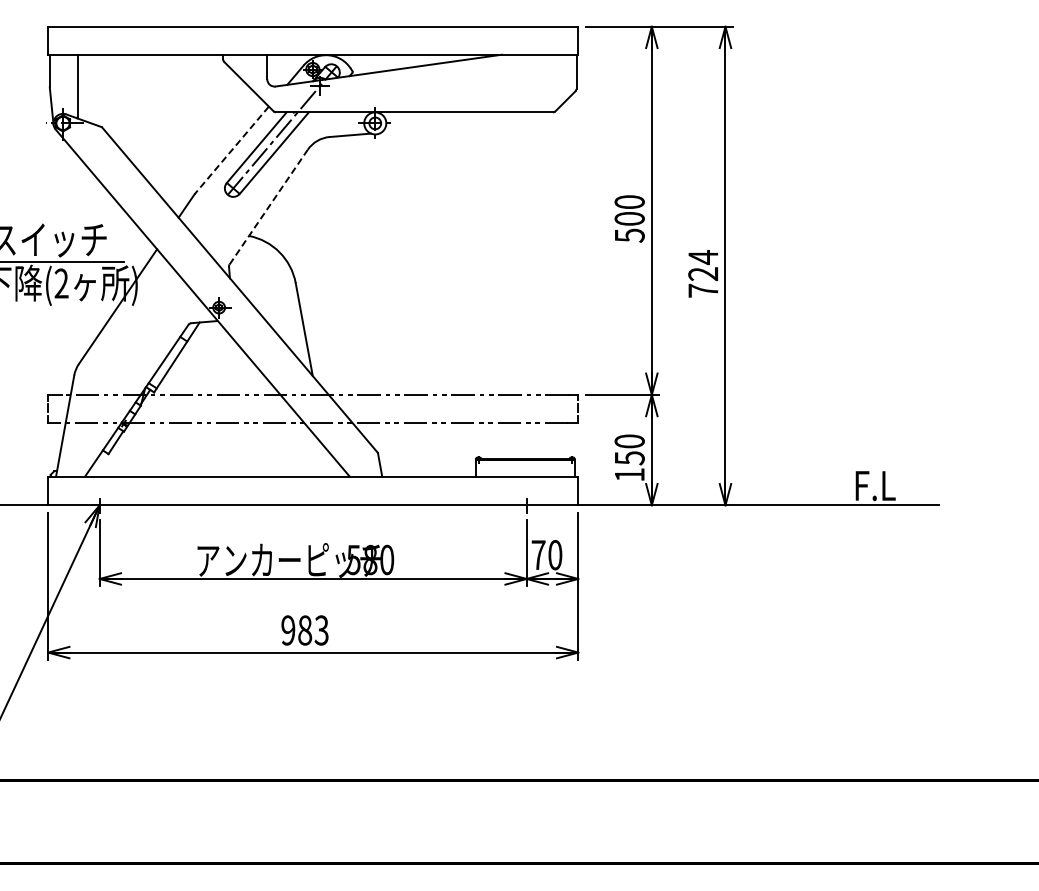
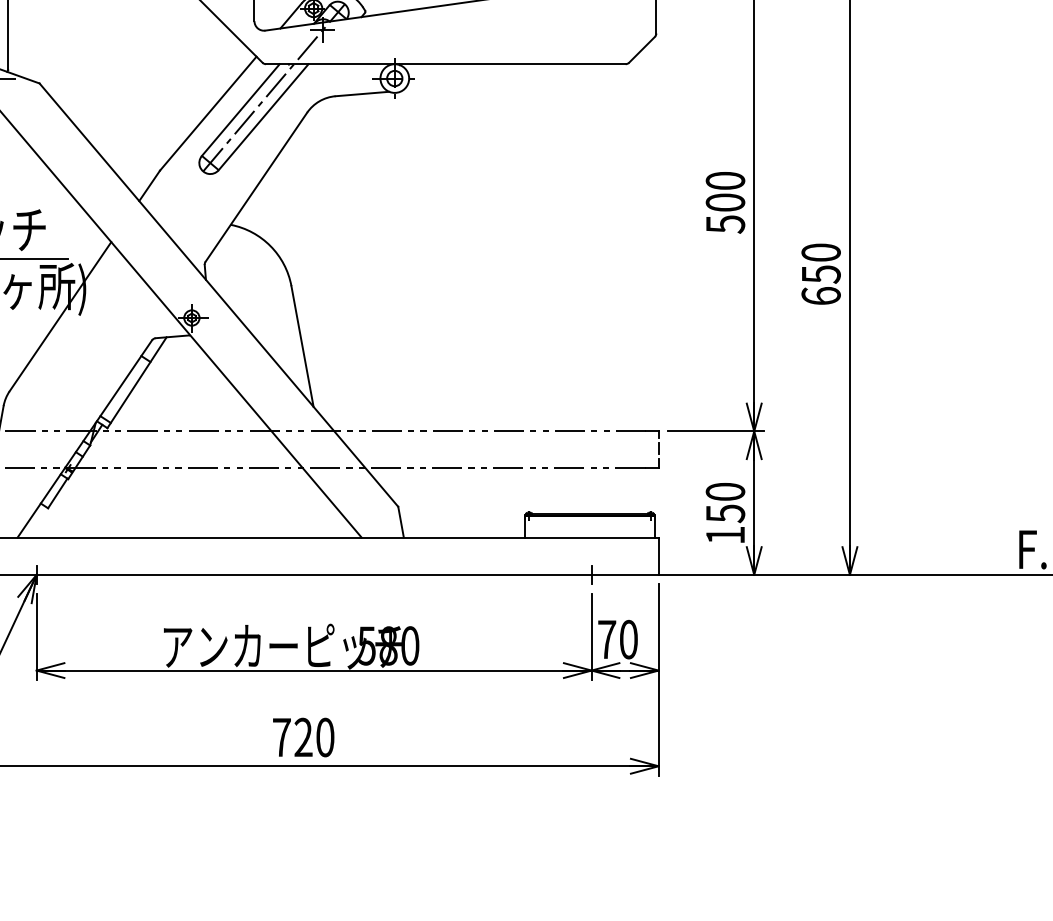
line: (231, 150) -> (207, 113), dashed -> solid
line: (269, 206) -> (257, 186), dashed -> solid
text: (703, 273) -> (821, 273), 724 -> 650
text: (304, 630) -> (302, 737), 983 -> 720

